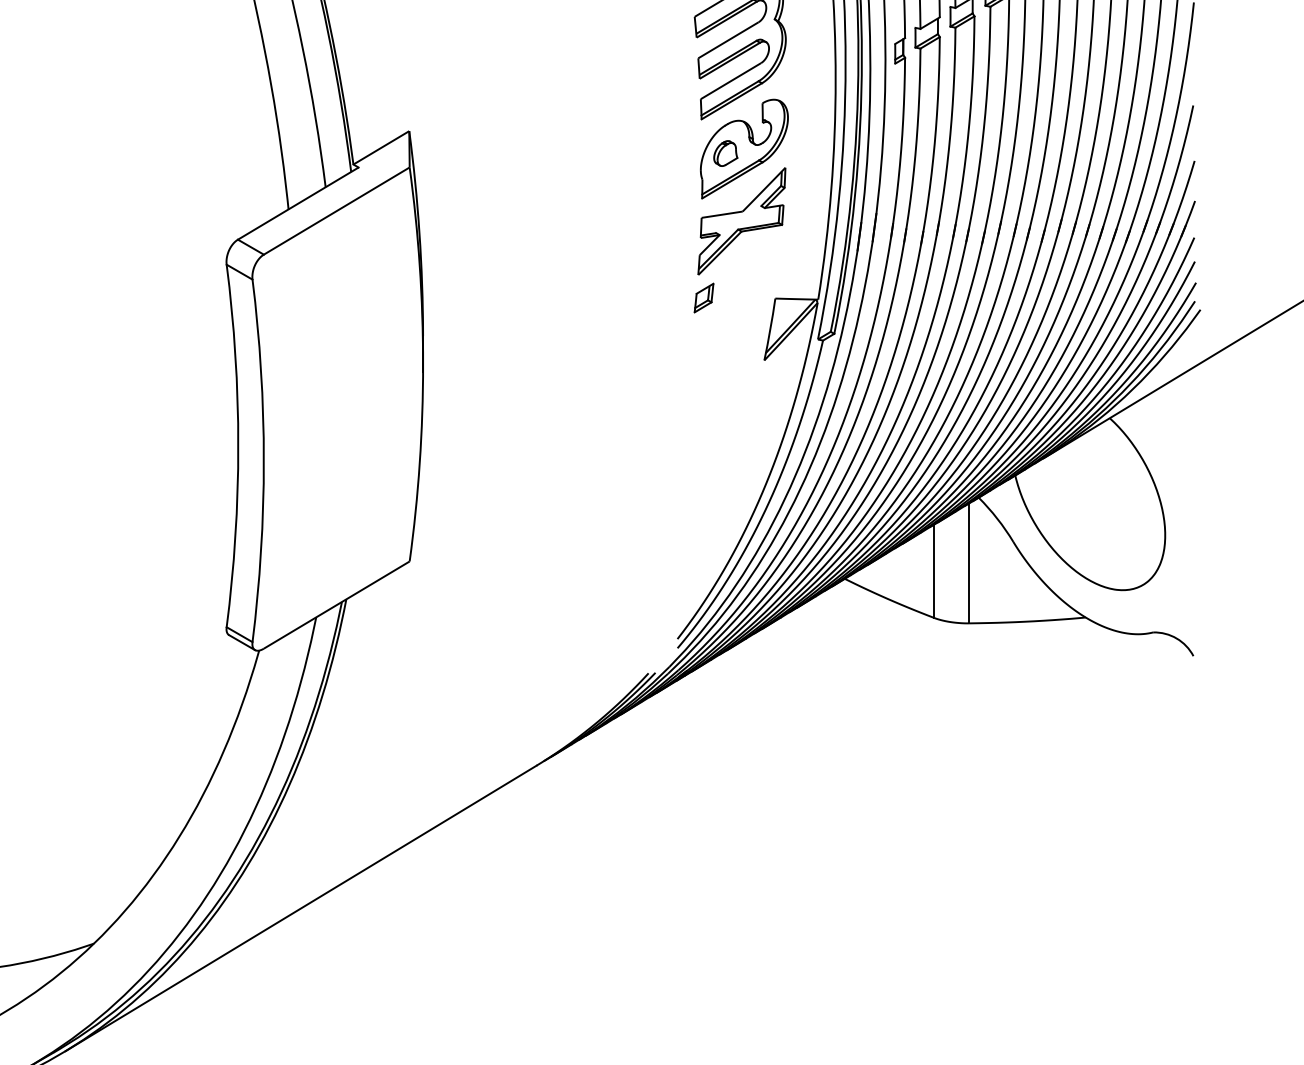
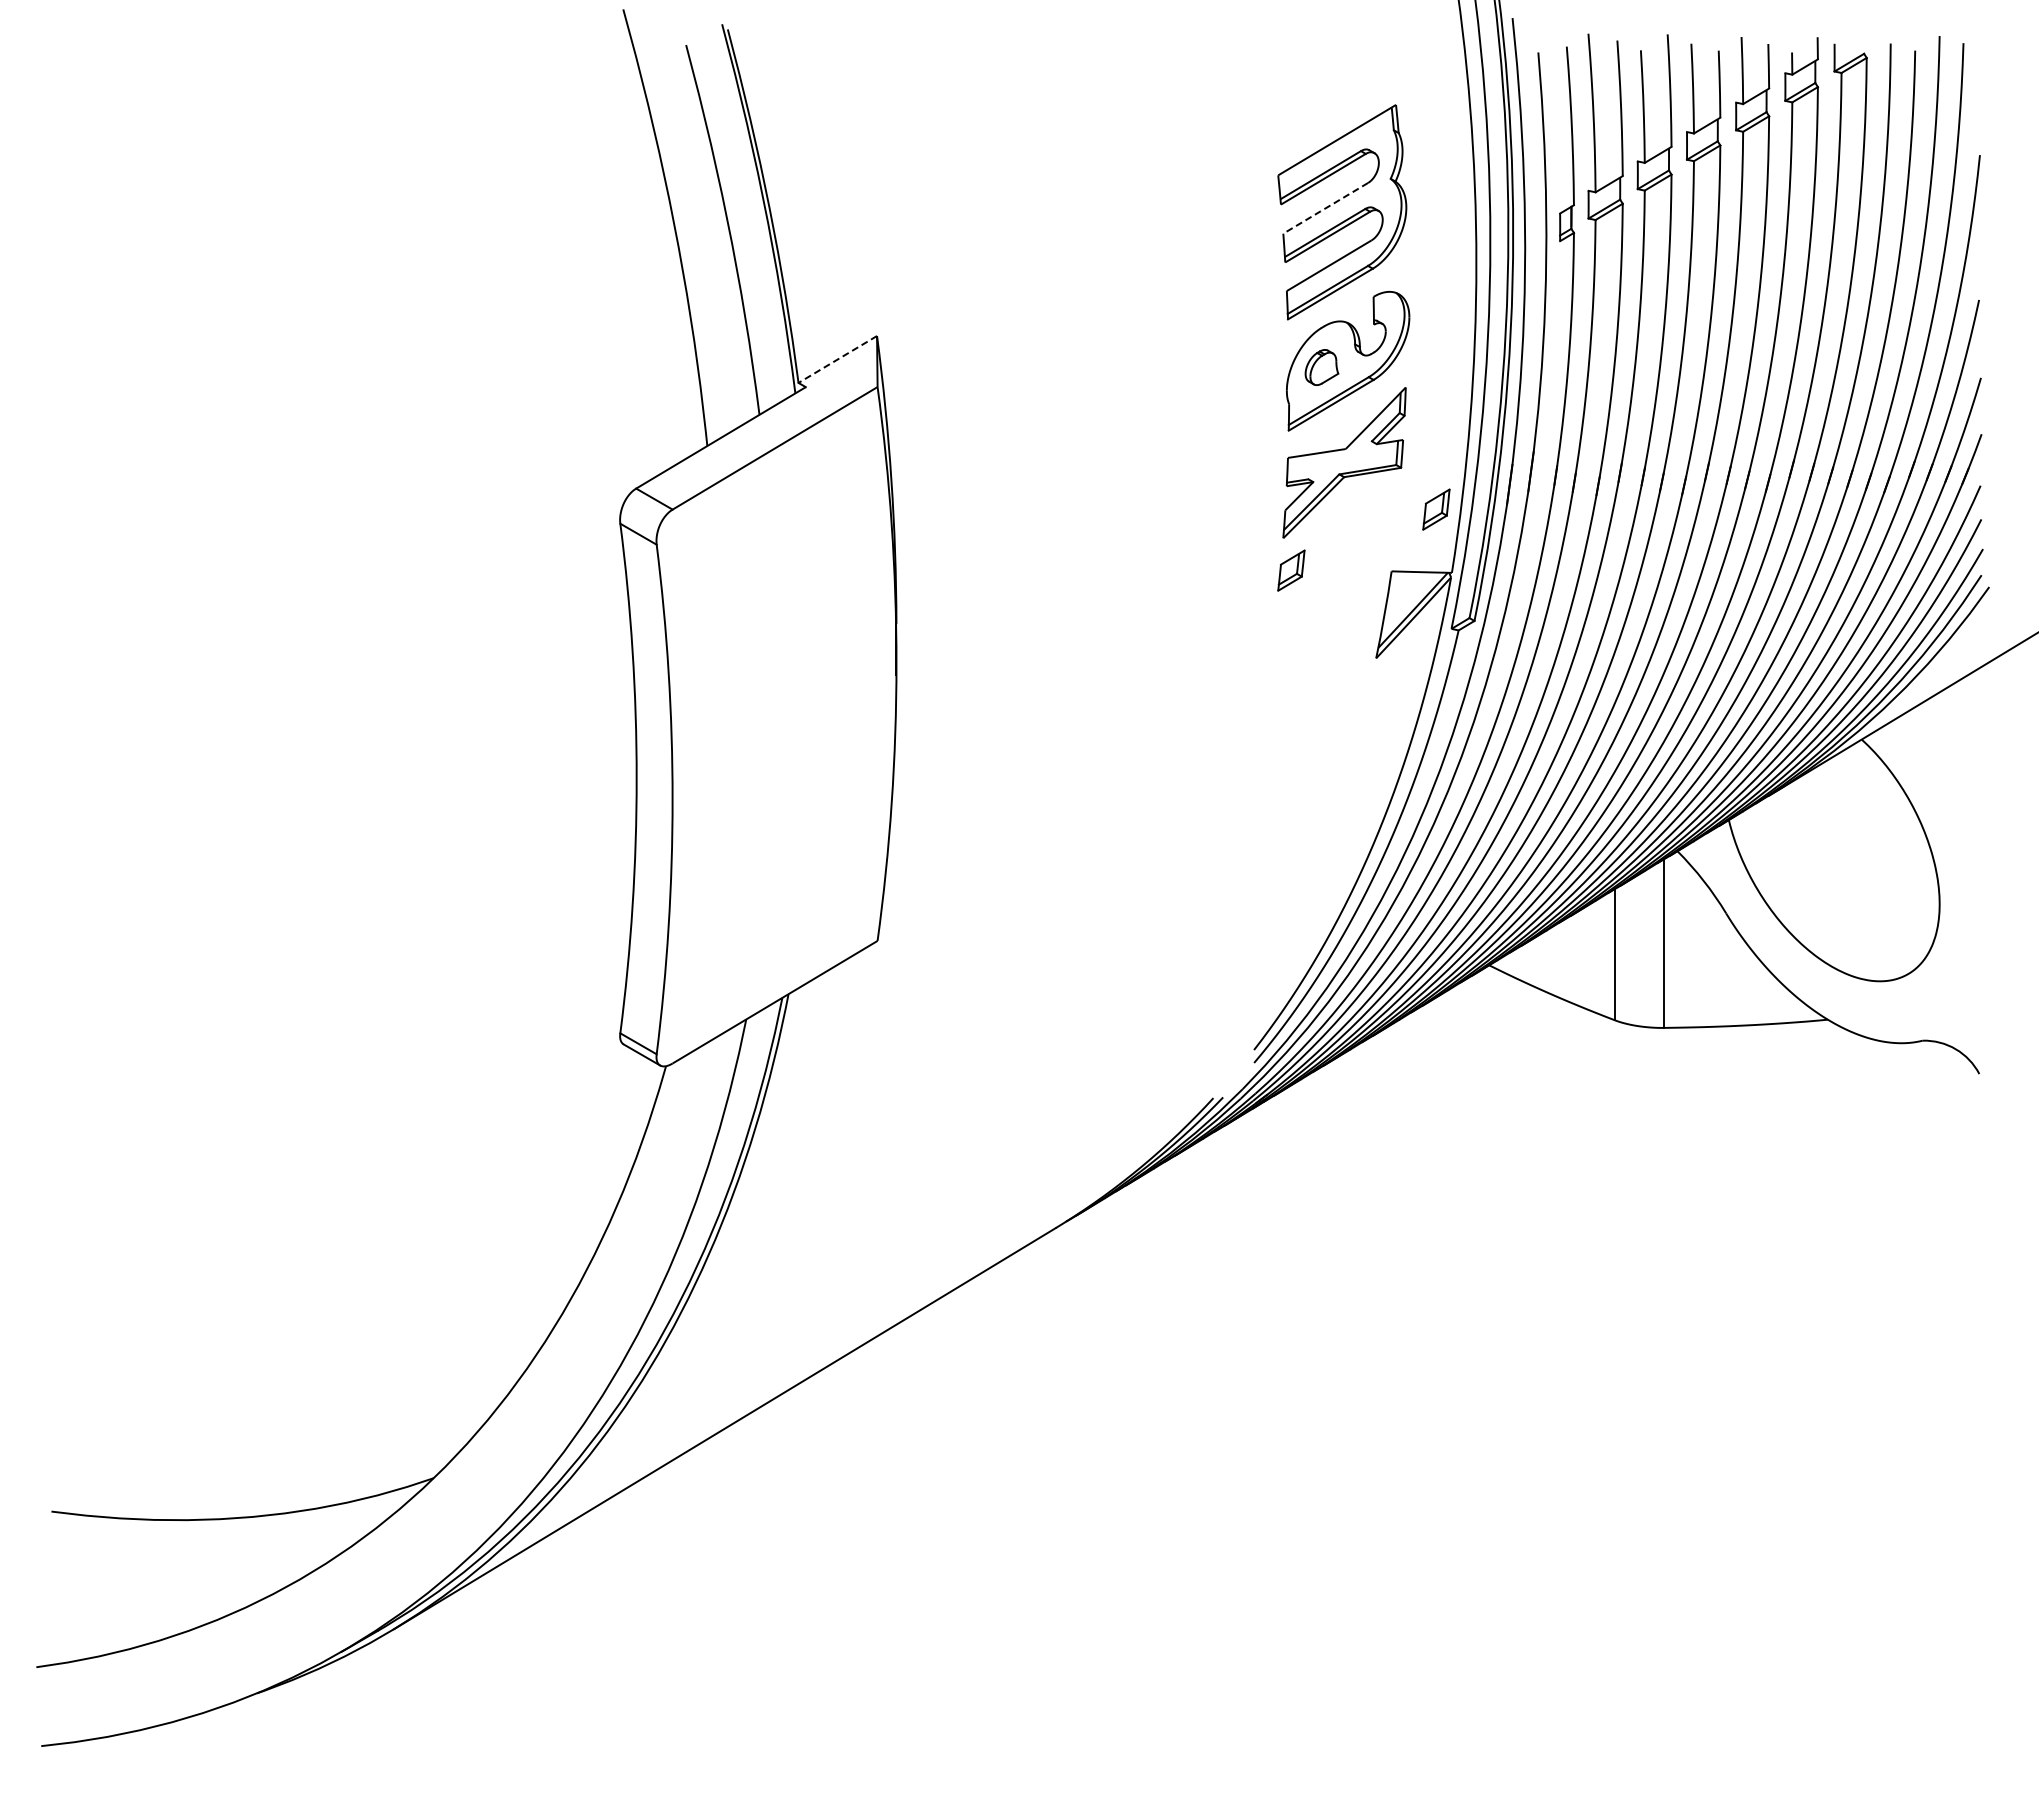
line: (727, 40) -> (1324, 208), solid -> dashed
line: (381, 147) -> (837, 359), solid -> dashed
part: (807, 254) -> (1436, 509), added

